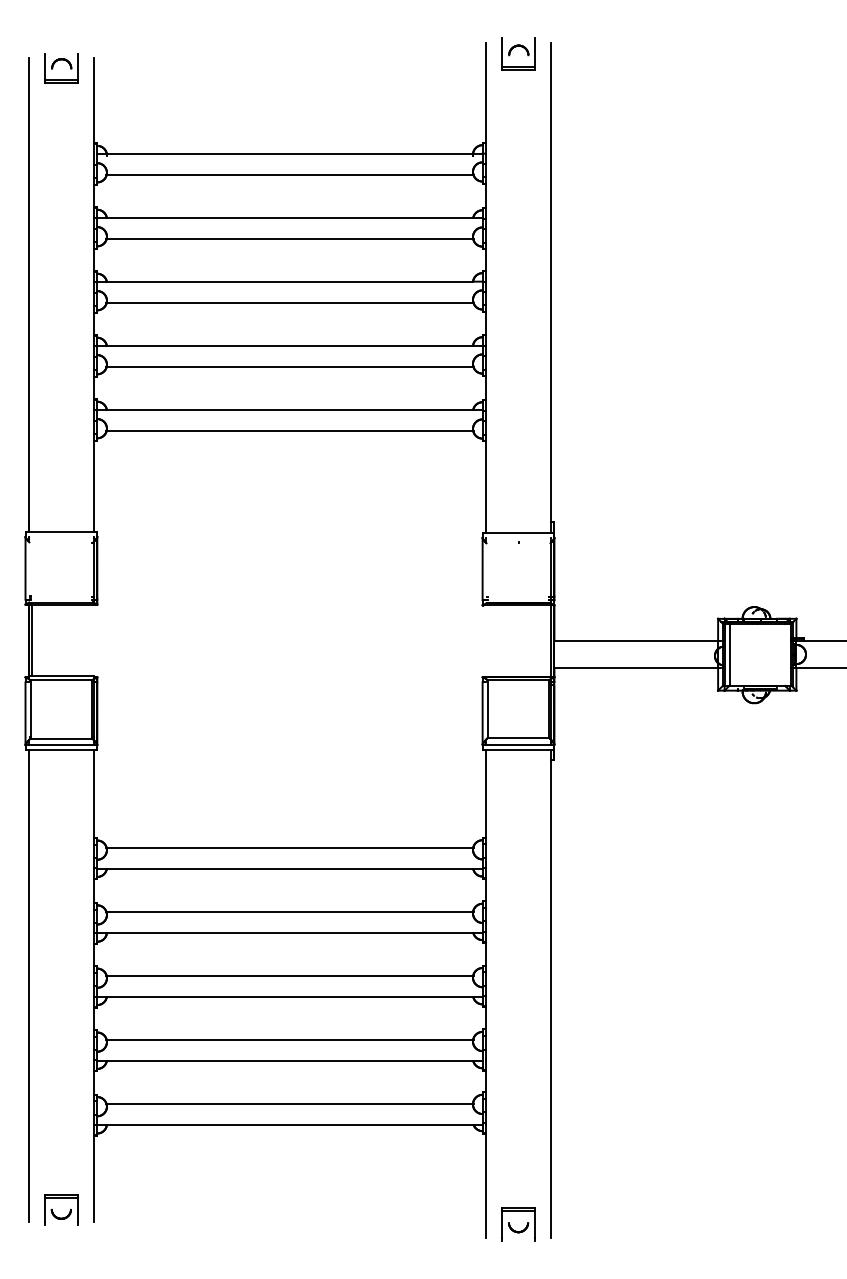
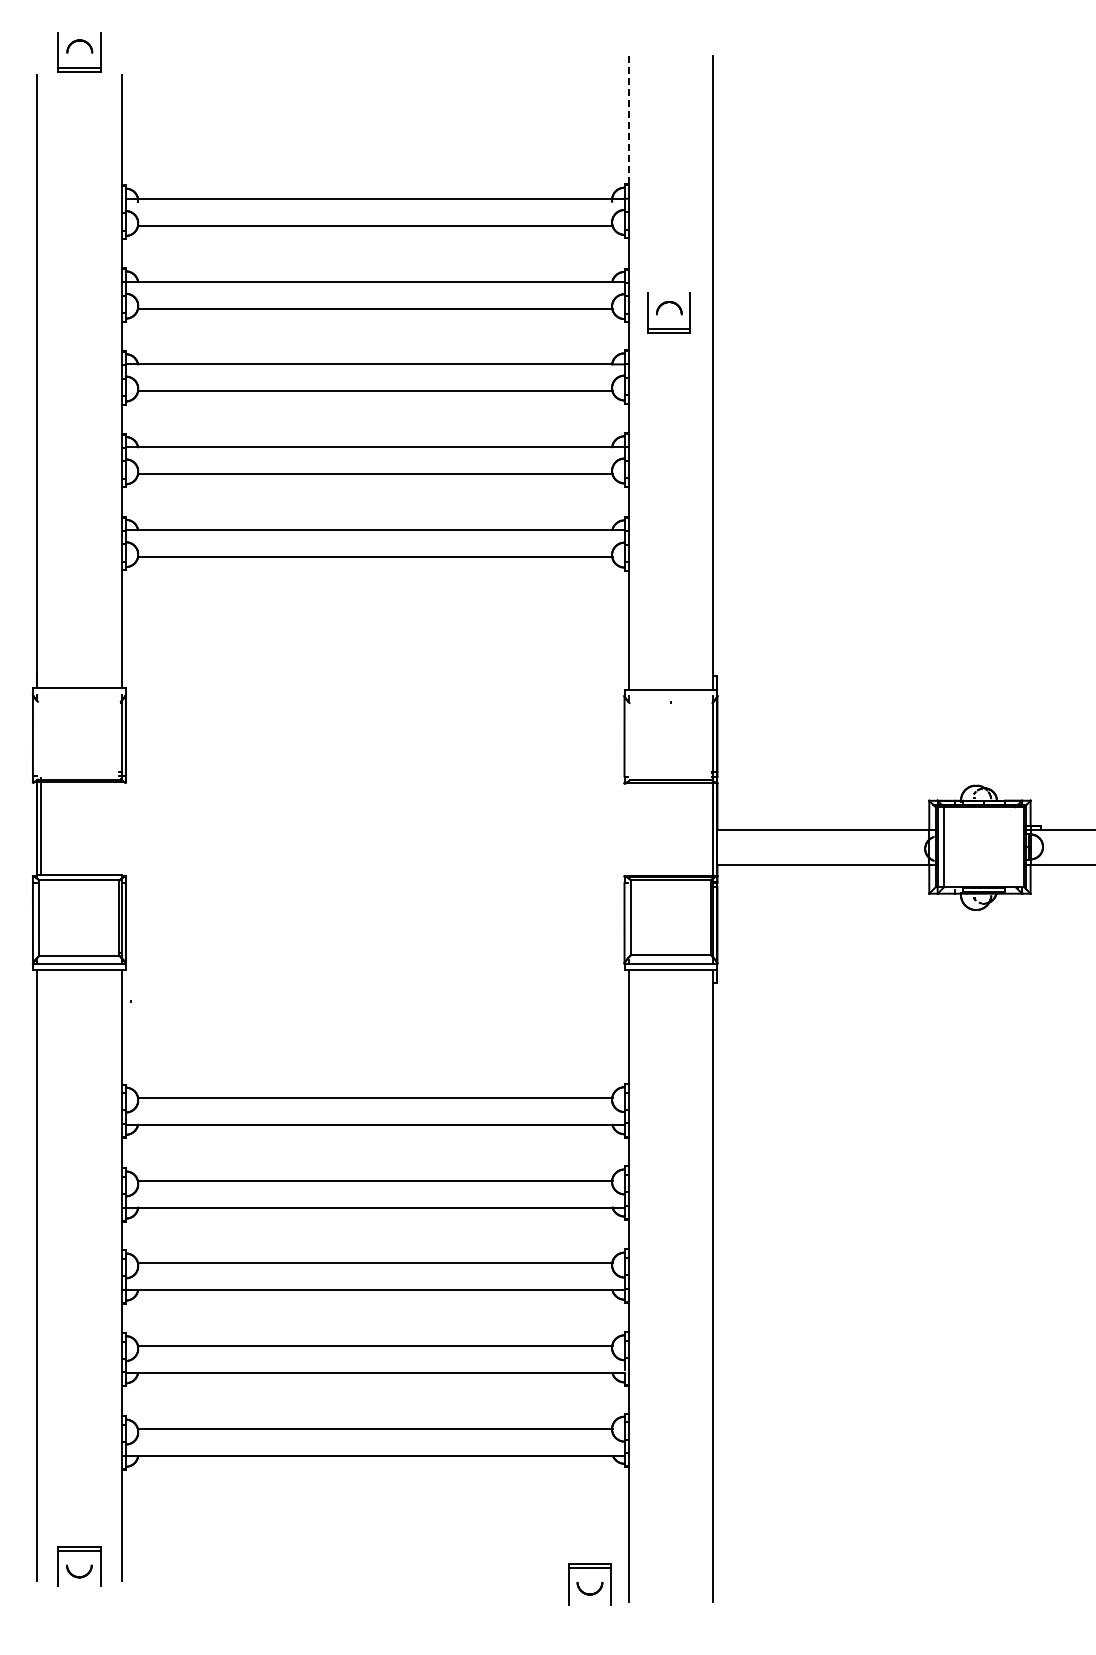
part: (515, 47) -> (664, 304), moved
part: (56, 62) -> (72, 44), moved
line: (485, 93) -> (628, 120), solid -> dashed
part: (515, 1230) -> (586, 1592), moved

